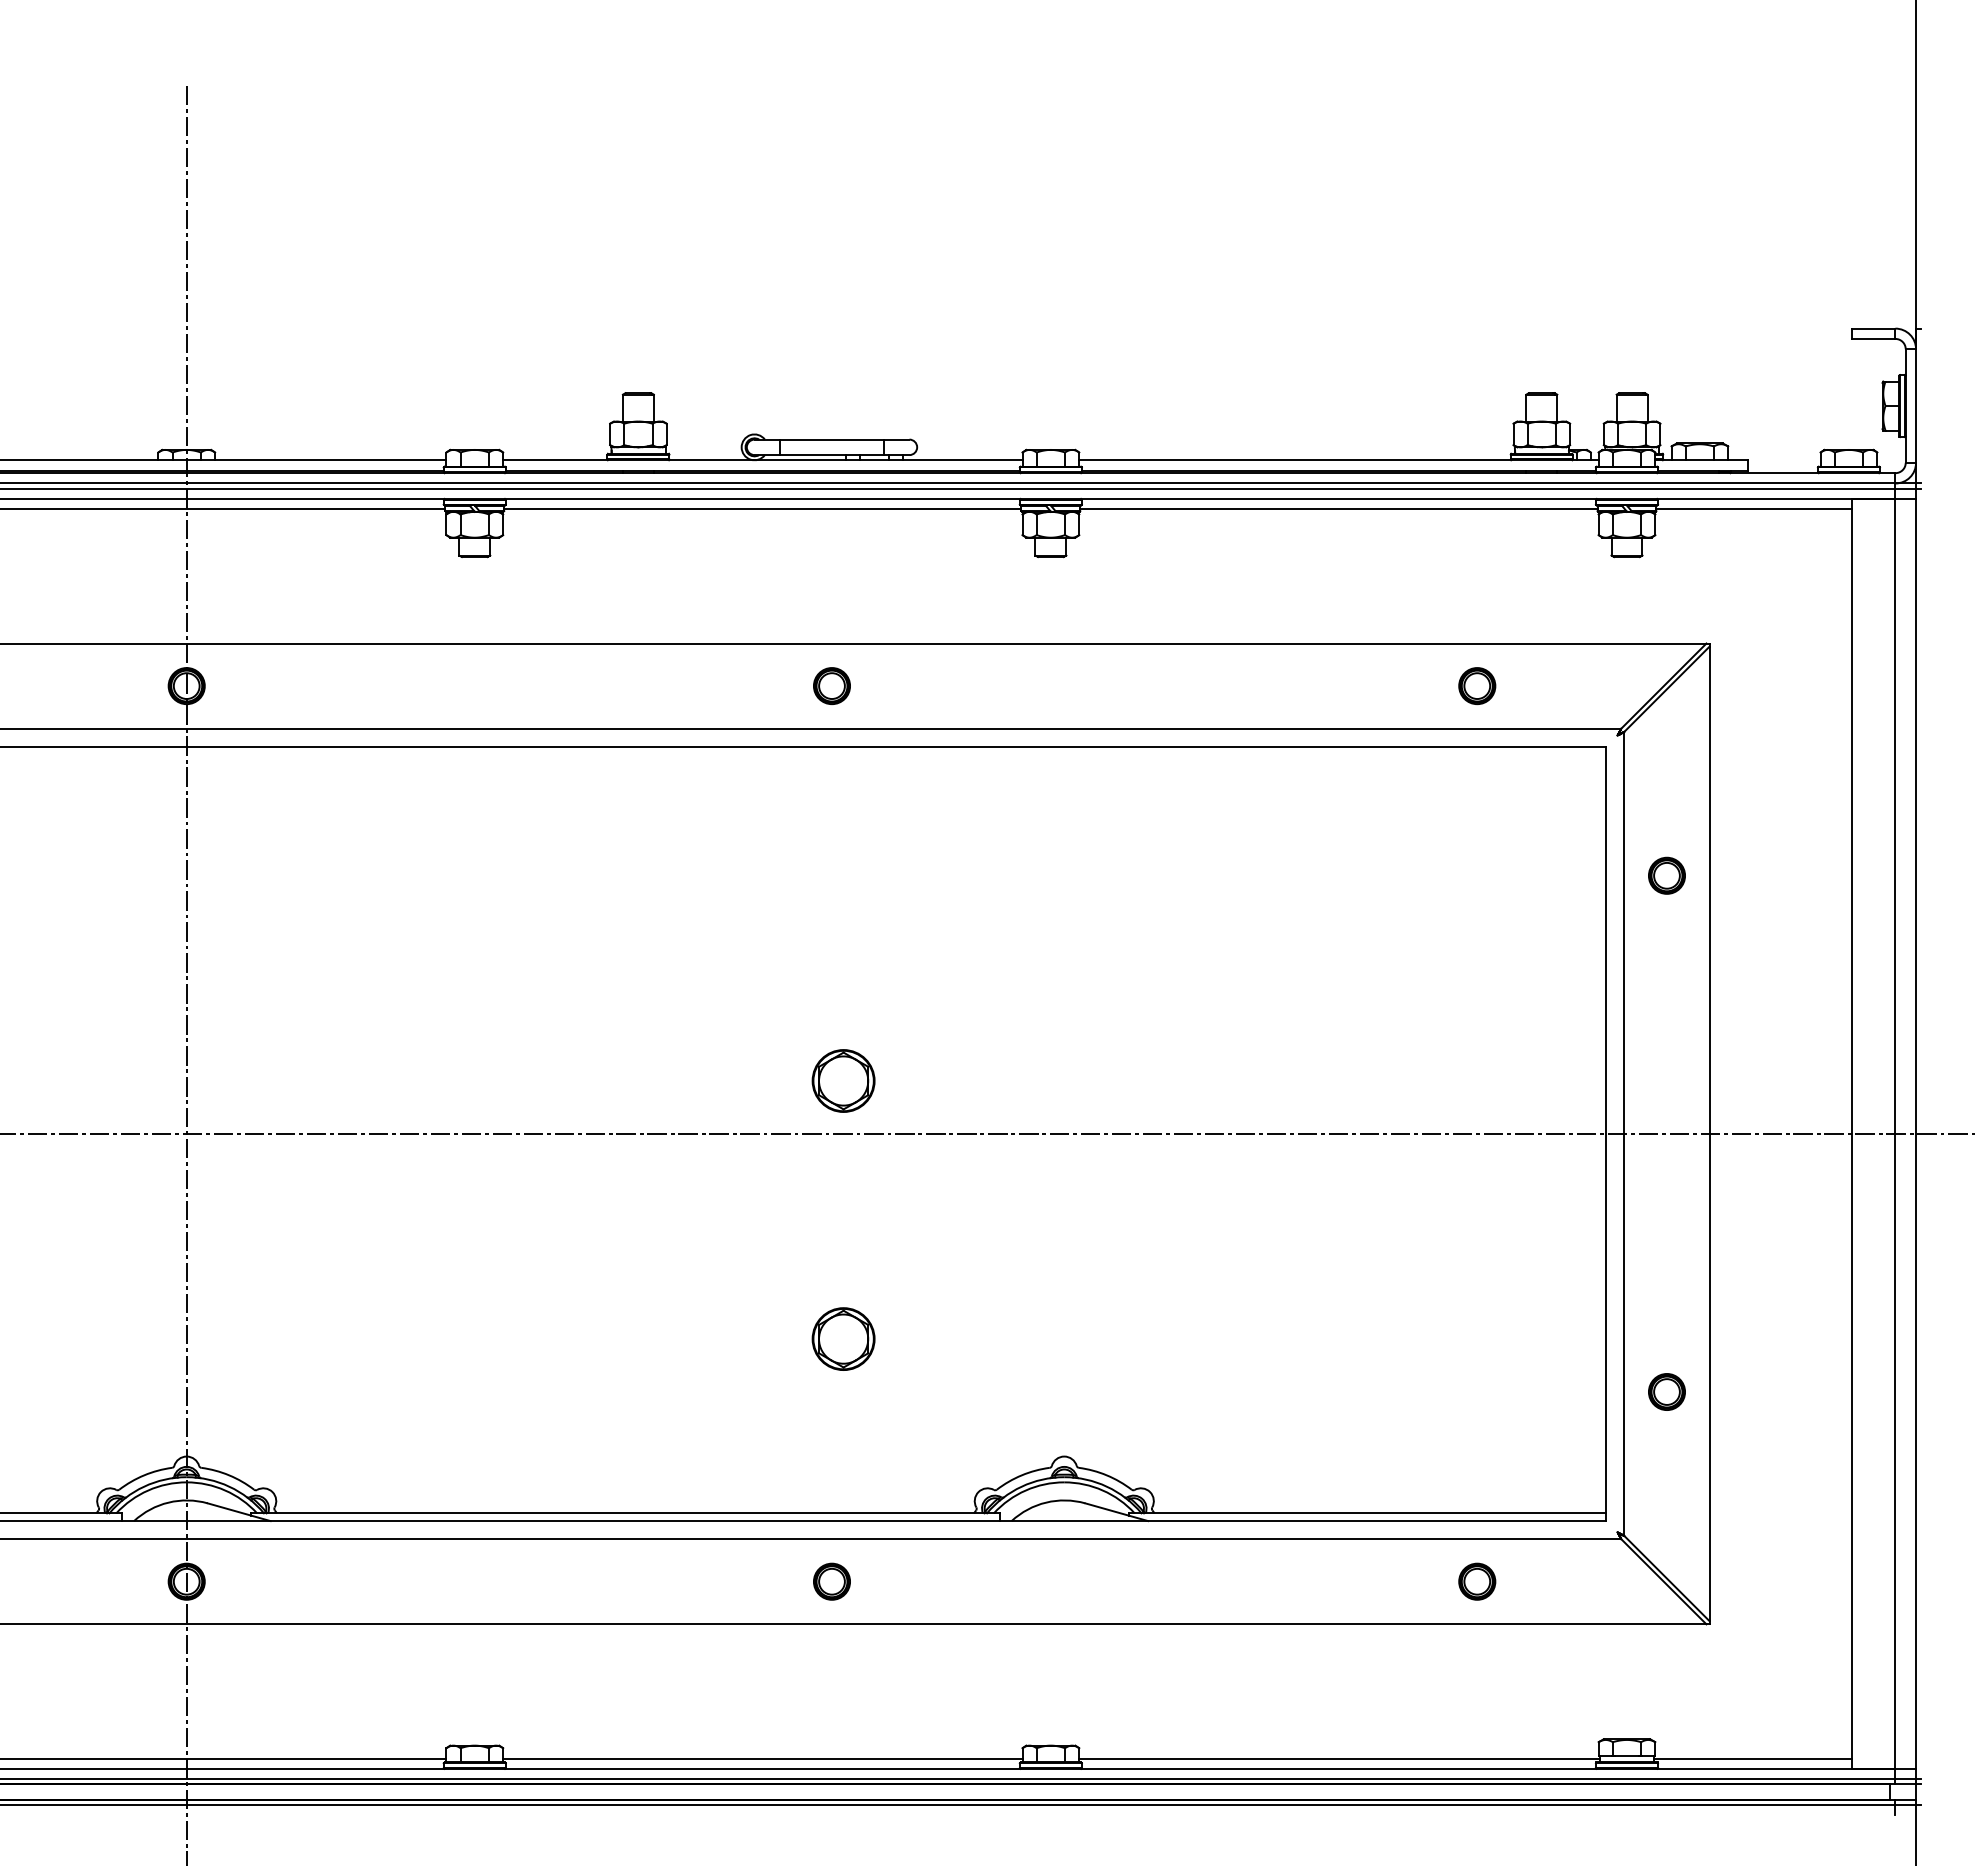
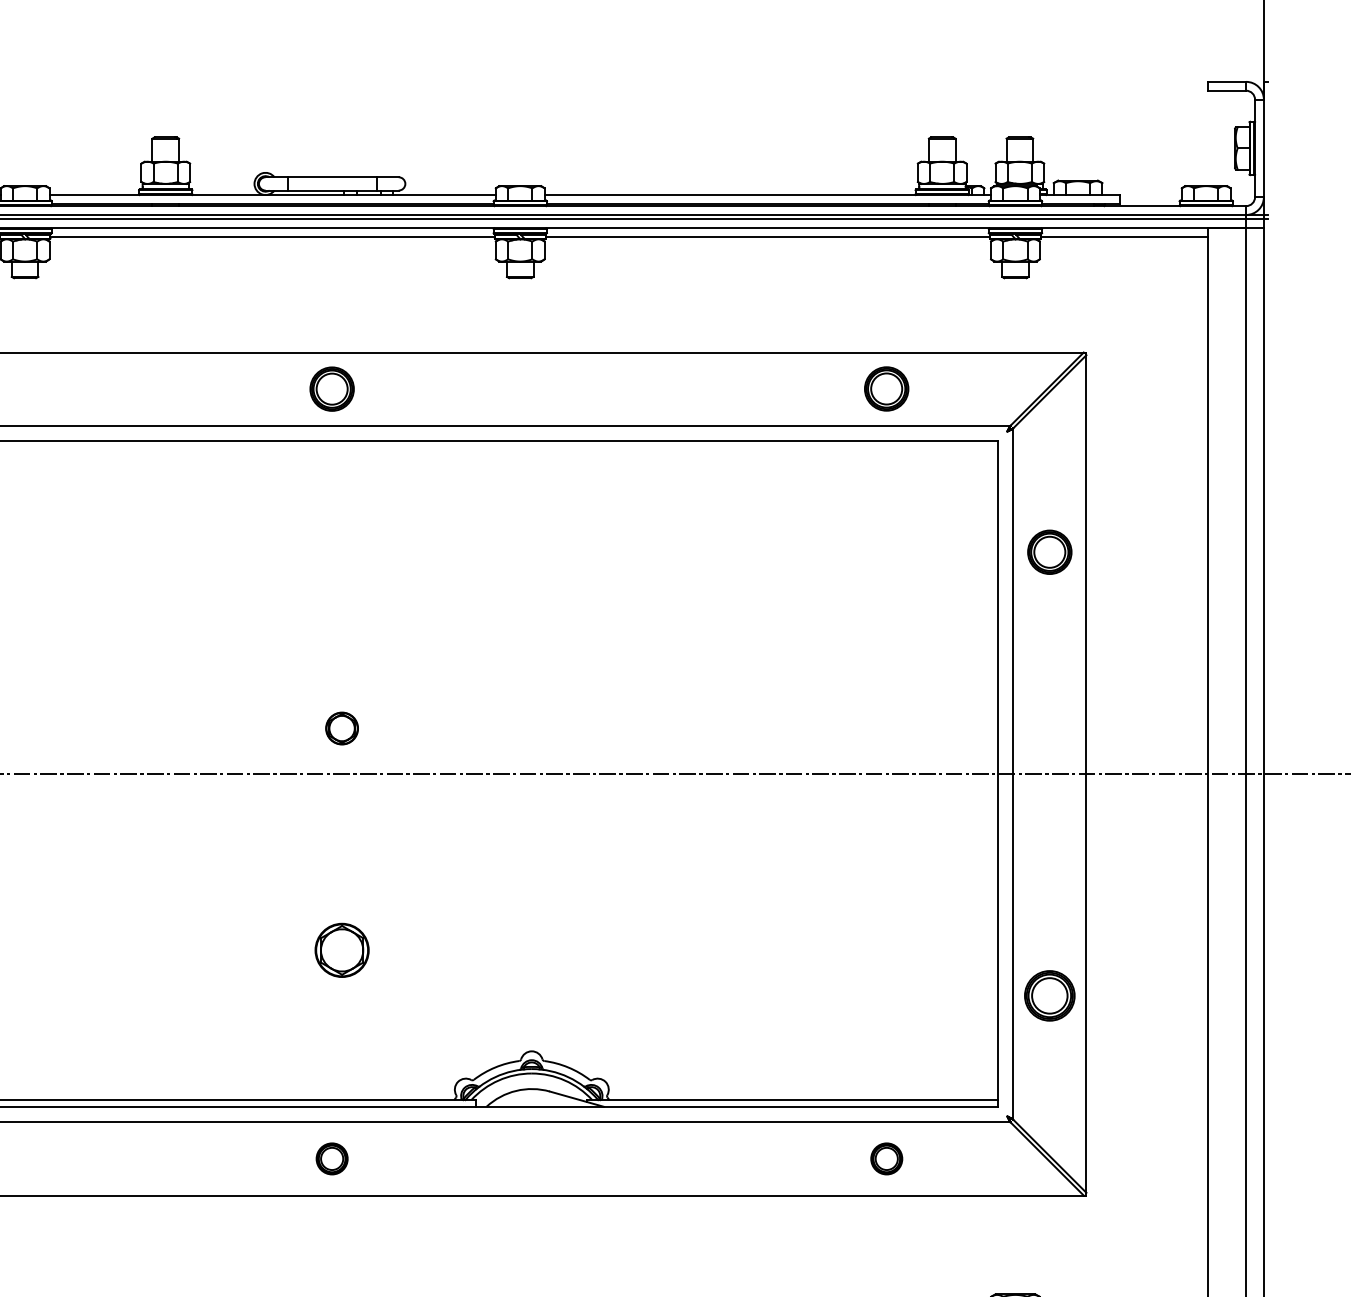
part: (831, 685) -> (331, 388), size x1.4
part: (1477, 686) -> (886, 389), size x1.4
part: (1666, 875) -> (1049, 551), size x1.4
part: (843, 1080) -> (342, 728), size x0.6
part: (1666, 1391) -> (1049, 995), size x1.6

